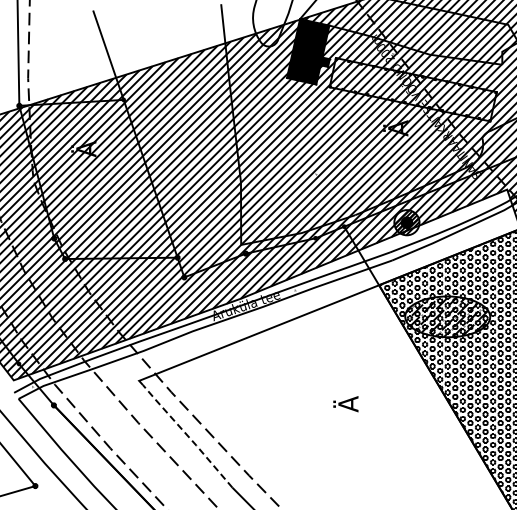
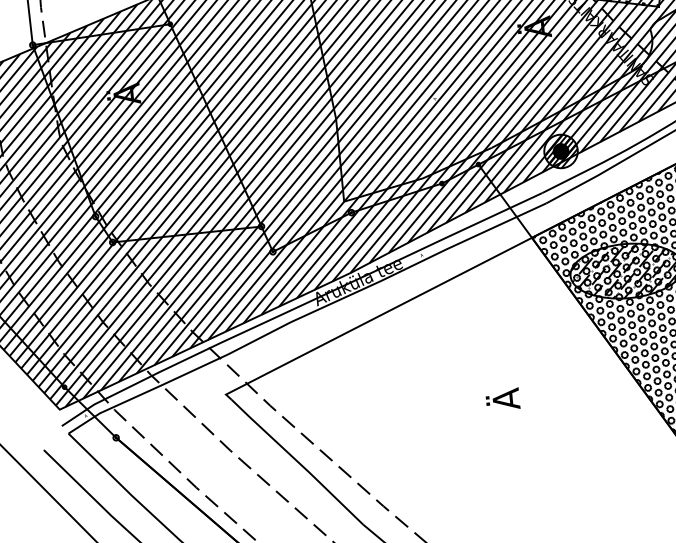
line: (187, 435) -> (296, 460), dashed -> solid

